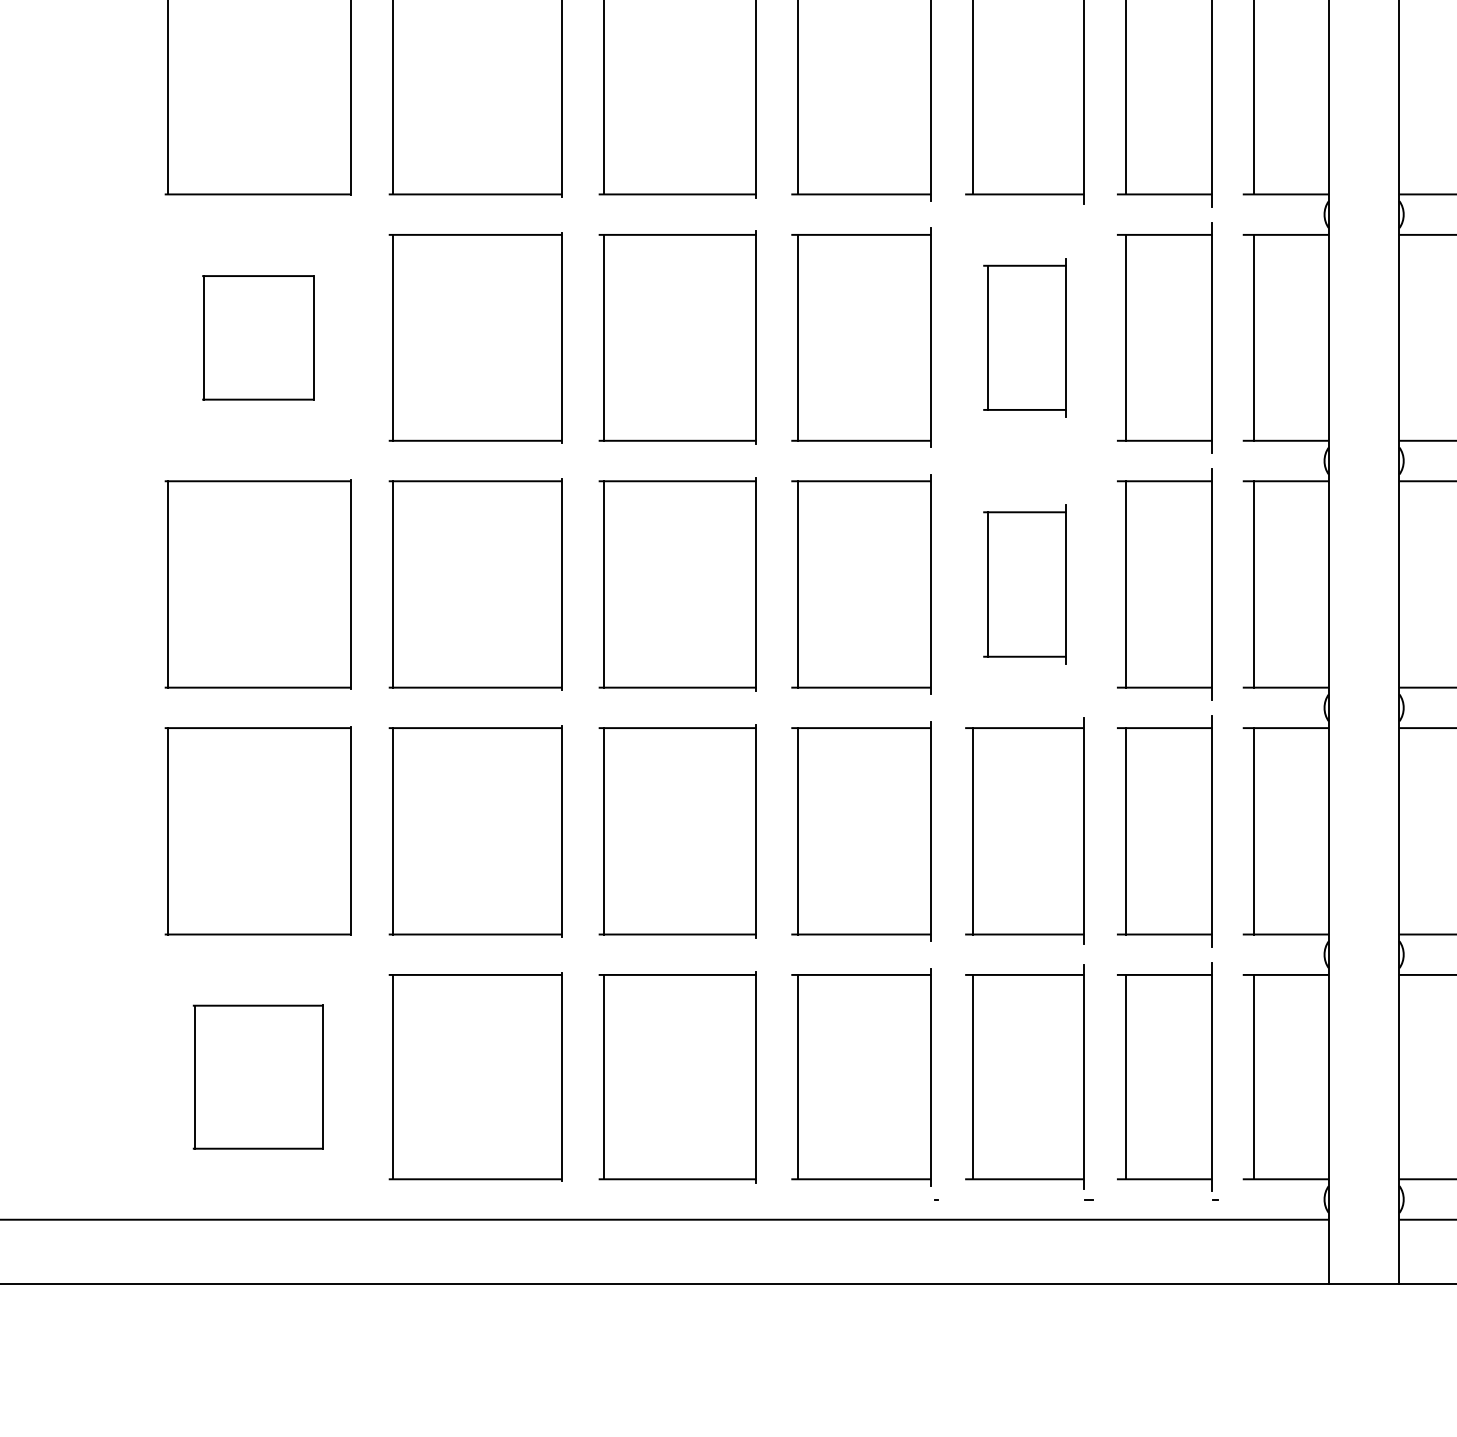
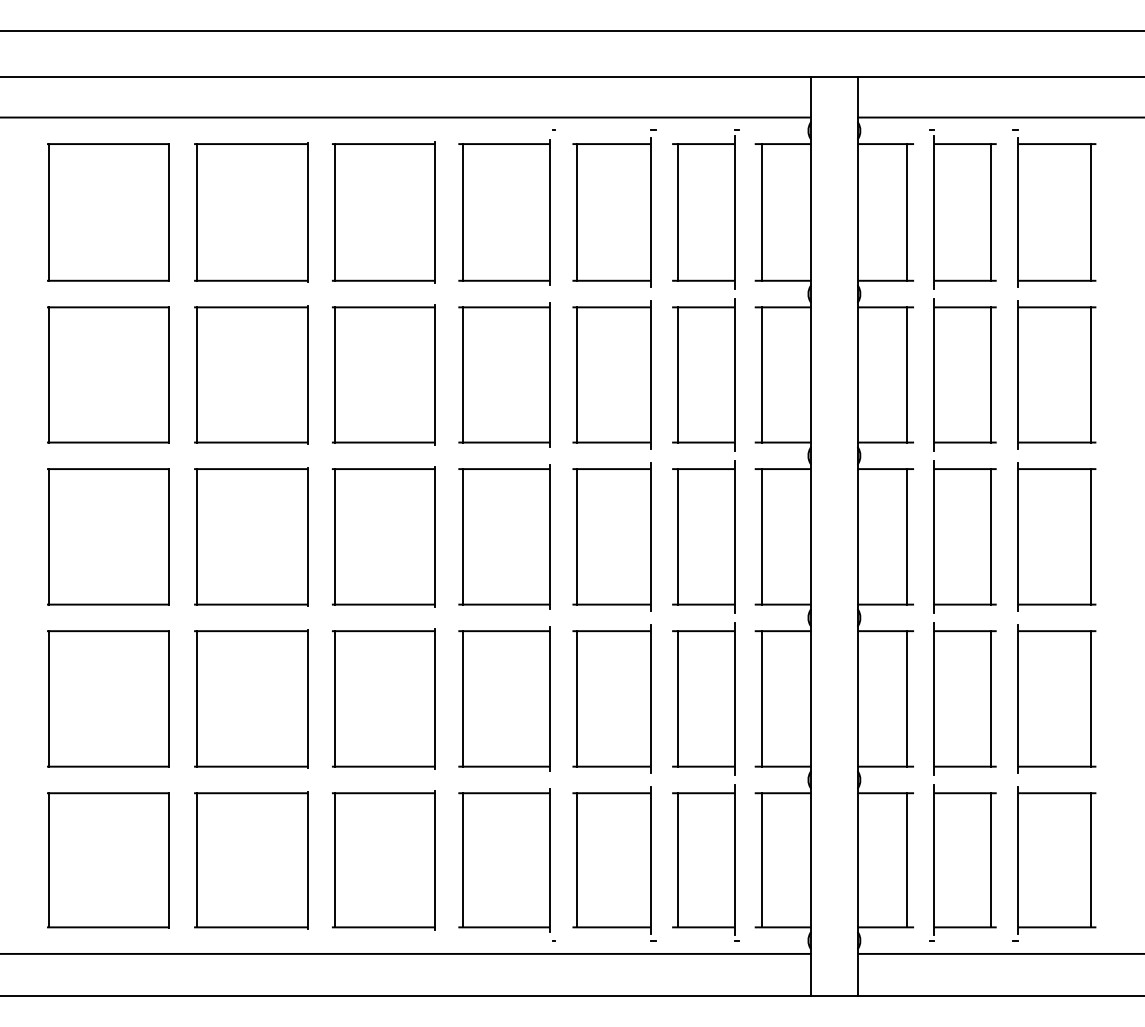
part: (258, 337) -> (108, 374), size x1.67
part: (1024, 337) -> (611, 374), size x1.43
part: (1024, 583) -> (611, 536), size x1.43
part: (258, 1077) -> (108, 860), size x1.43

